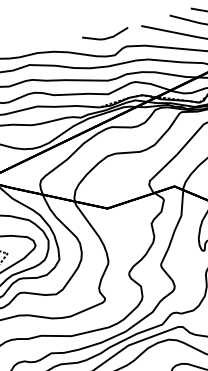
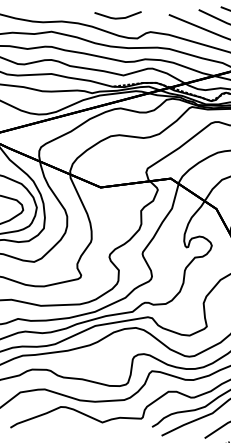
line: (105, 37) -> (117, 17), moved

